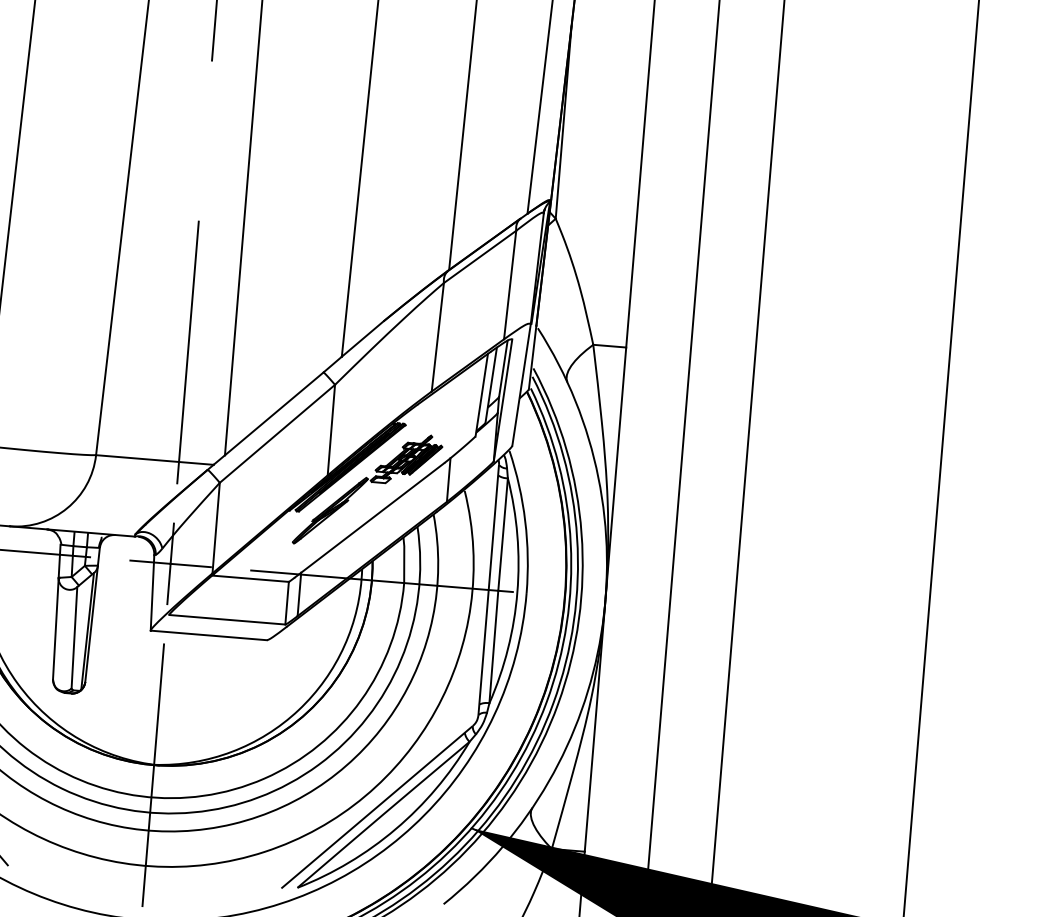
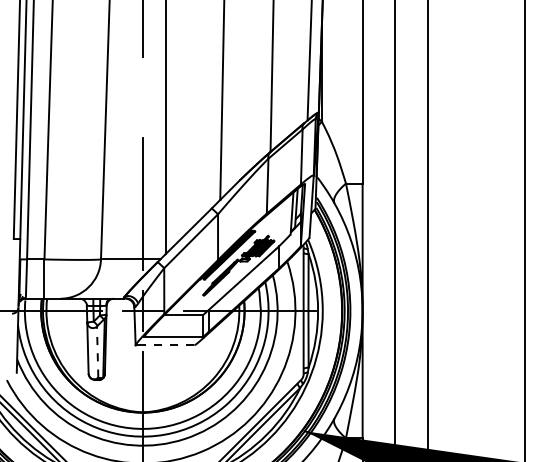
line: (207, 635) -> (164, 345), solid -> dashed
line: (74, 638) -> (97, 352), solid -> dashed

